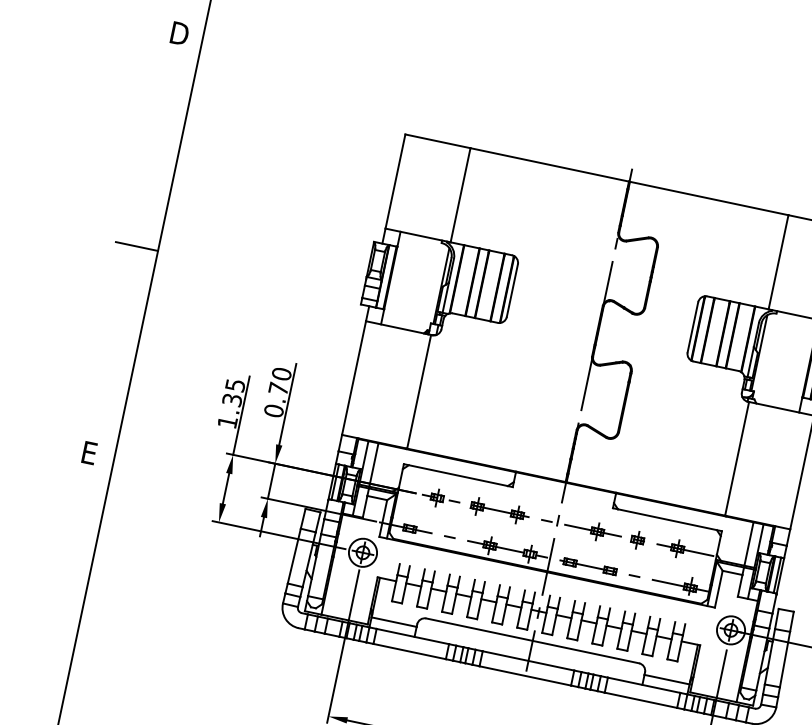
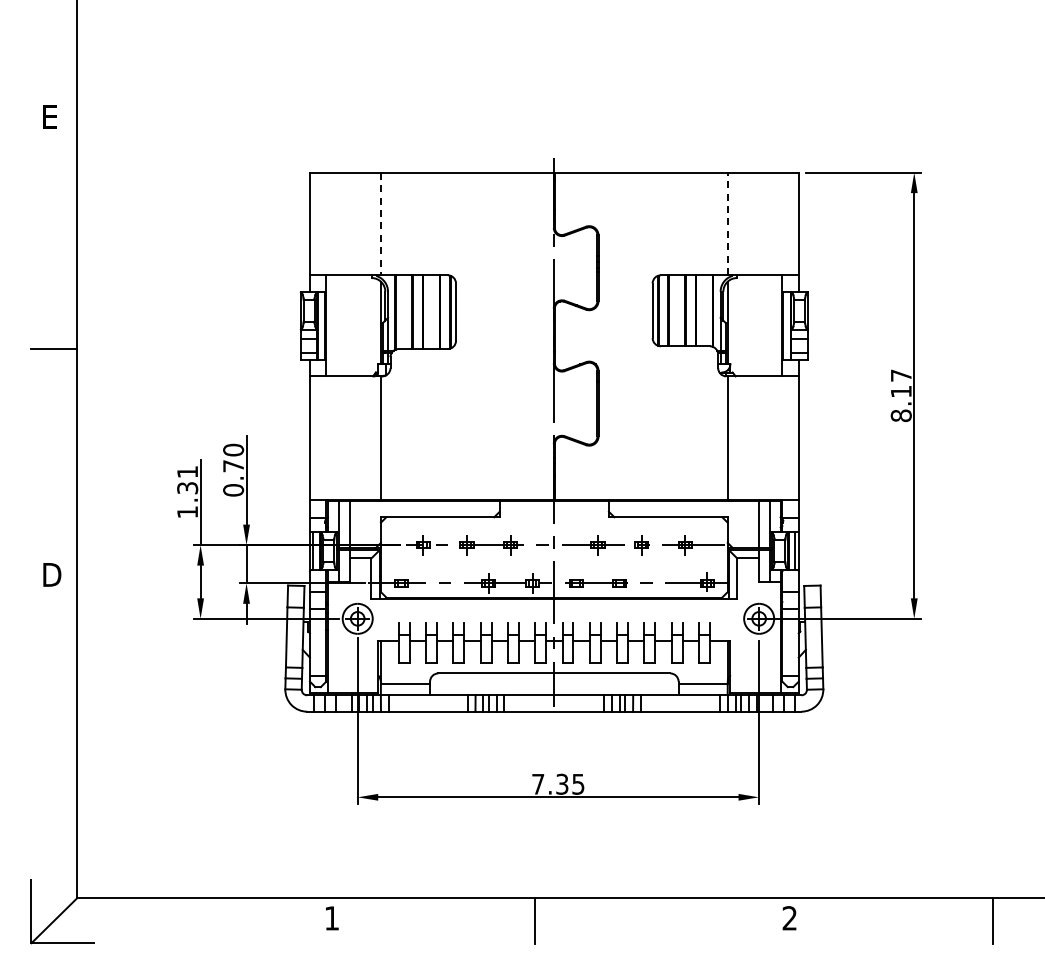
text: (180, 33) -> (52, 116), D -> E
line: (460, 195) -> (380, 224), solid -> dashed
line: (778, 261) -> (727, 223), solid -> dashed
text: (235, 385) -> (187, 472), 1.35 -> 1.31
text: (91, 453) -> (52, 574), E -> D

